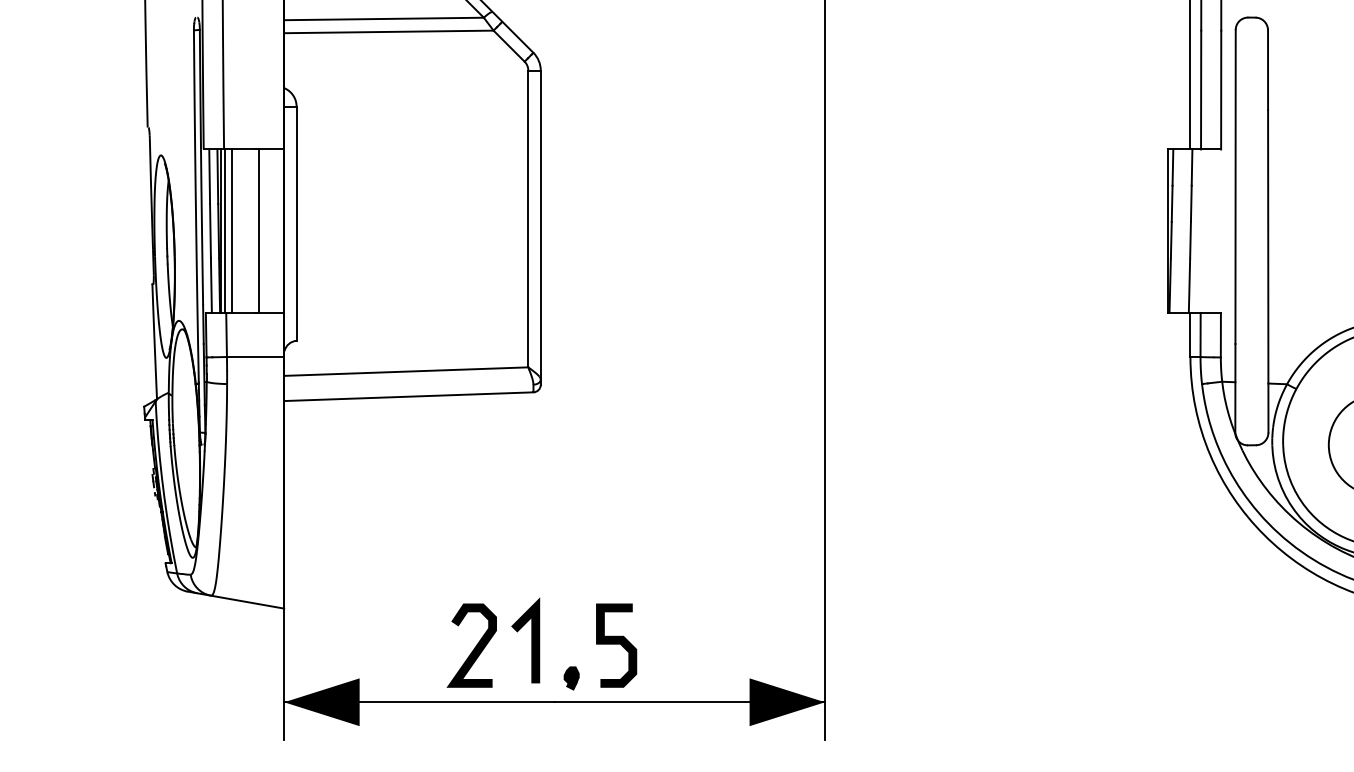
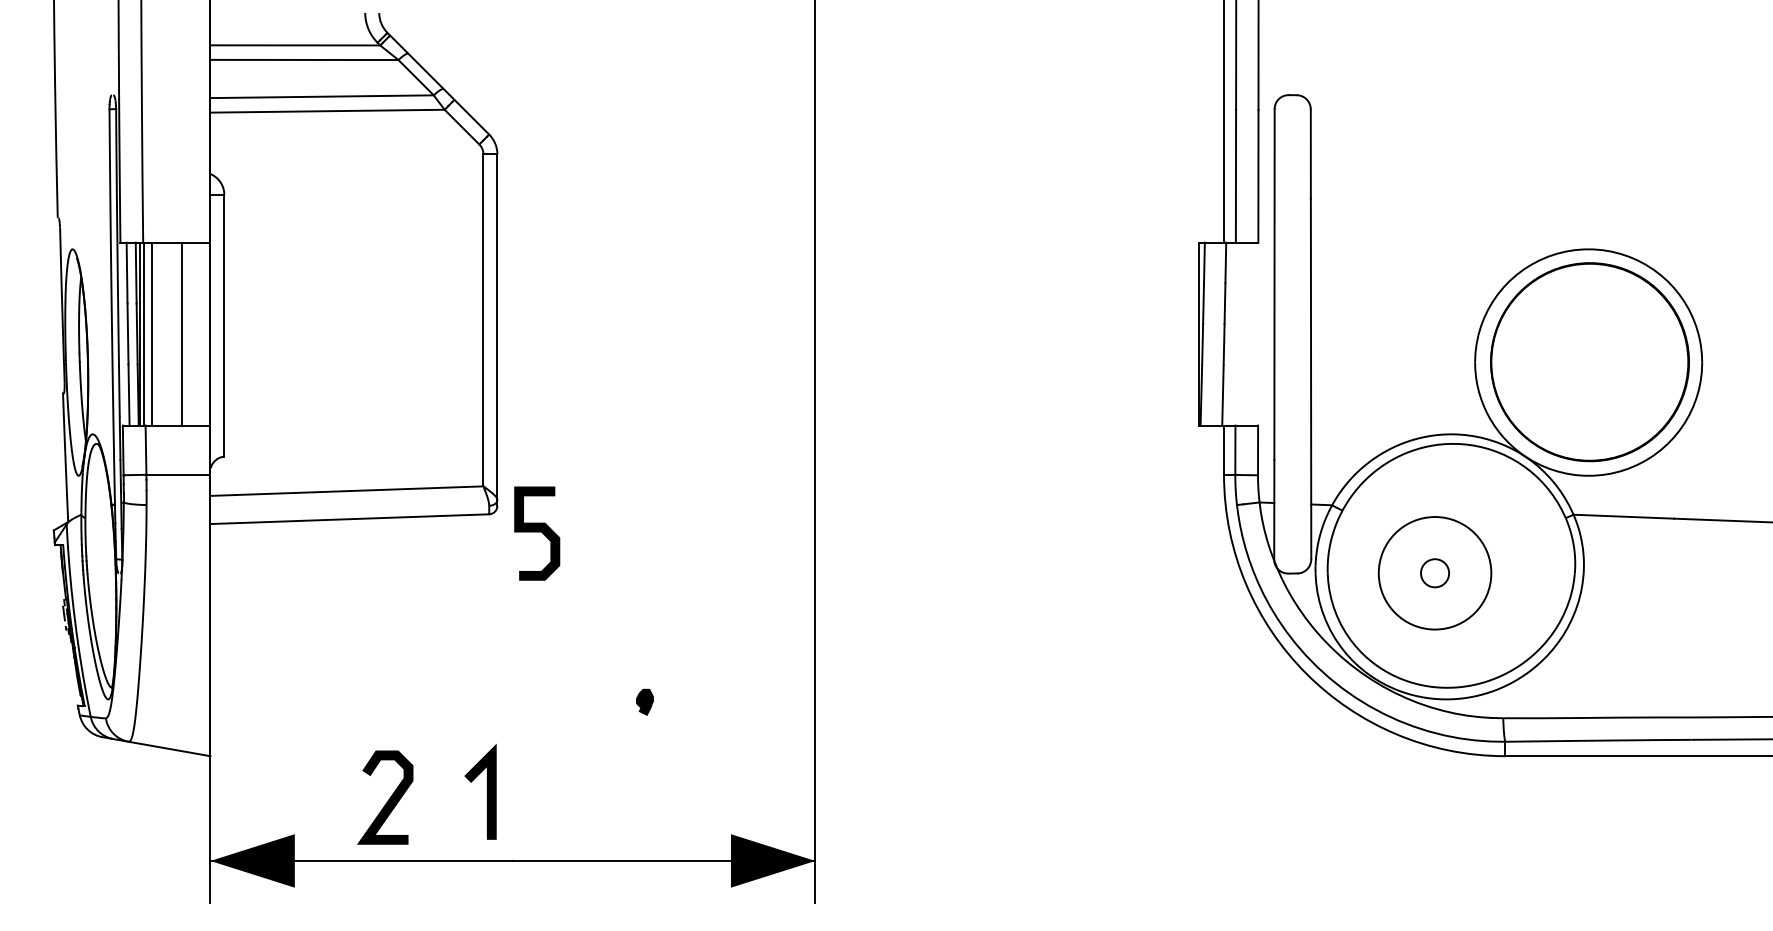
curve: (616, 644) -> (537, 532), moved
curve: (474, 647) -> (388, 799), moved
part: (571, 677) -> (644, 701), moved

